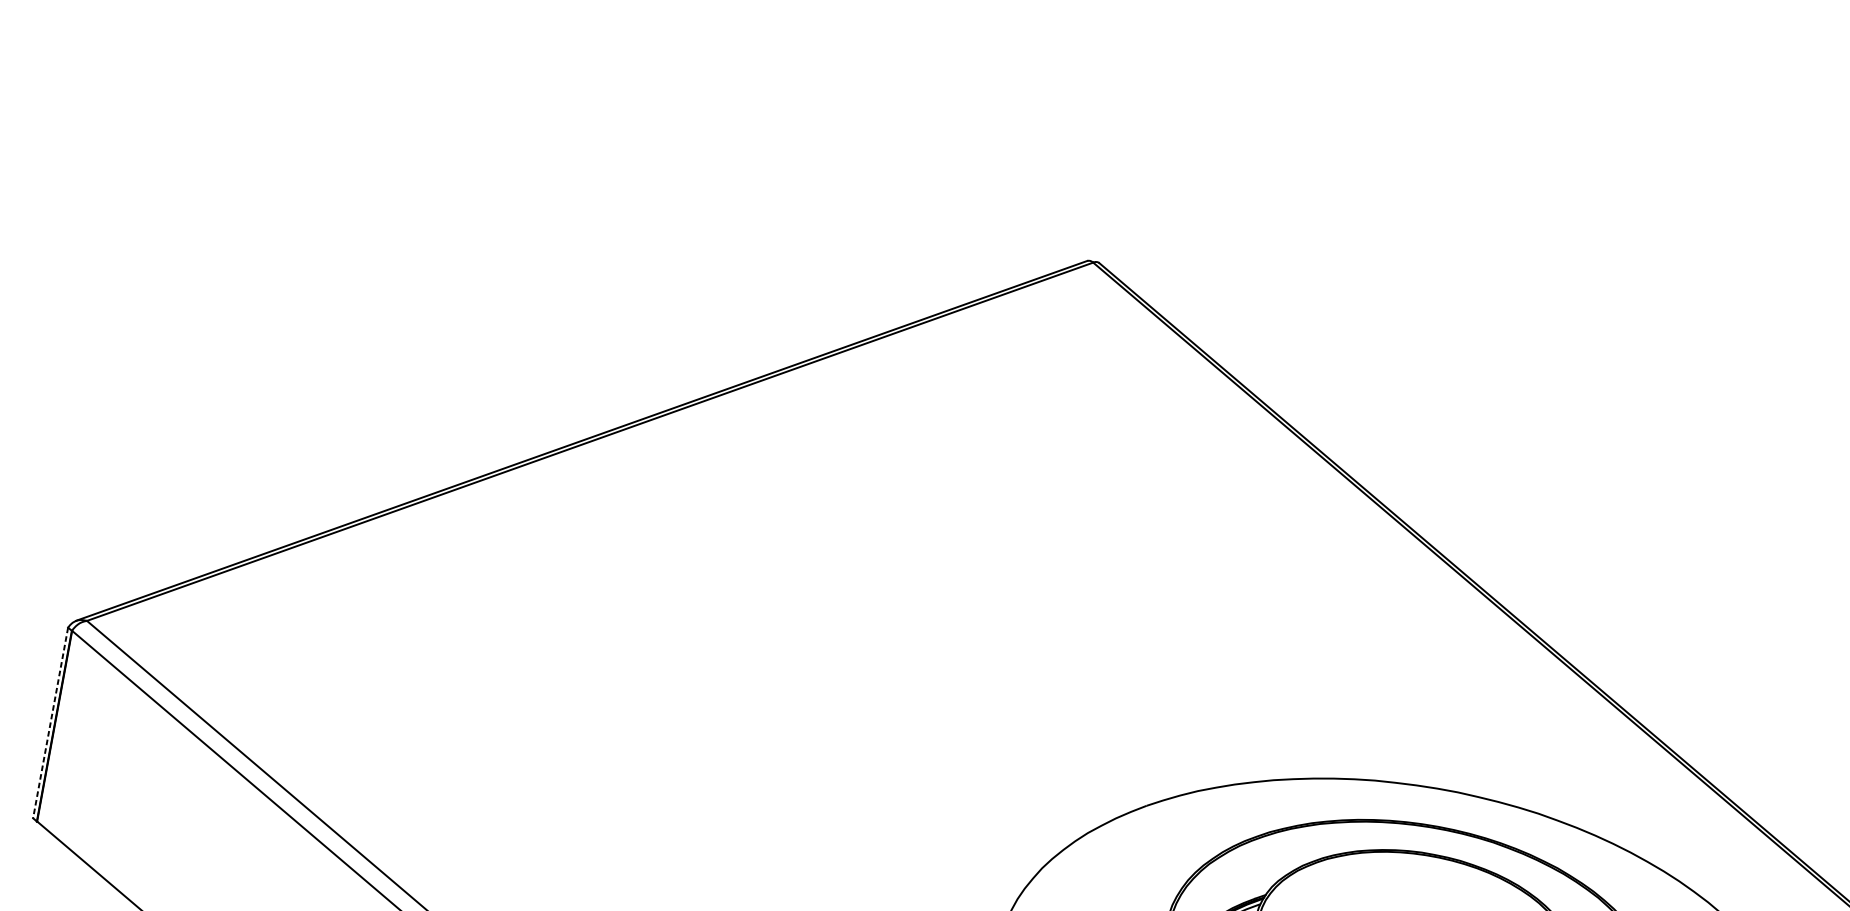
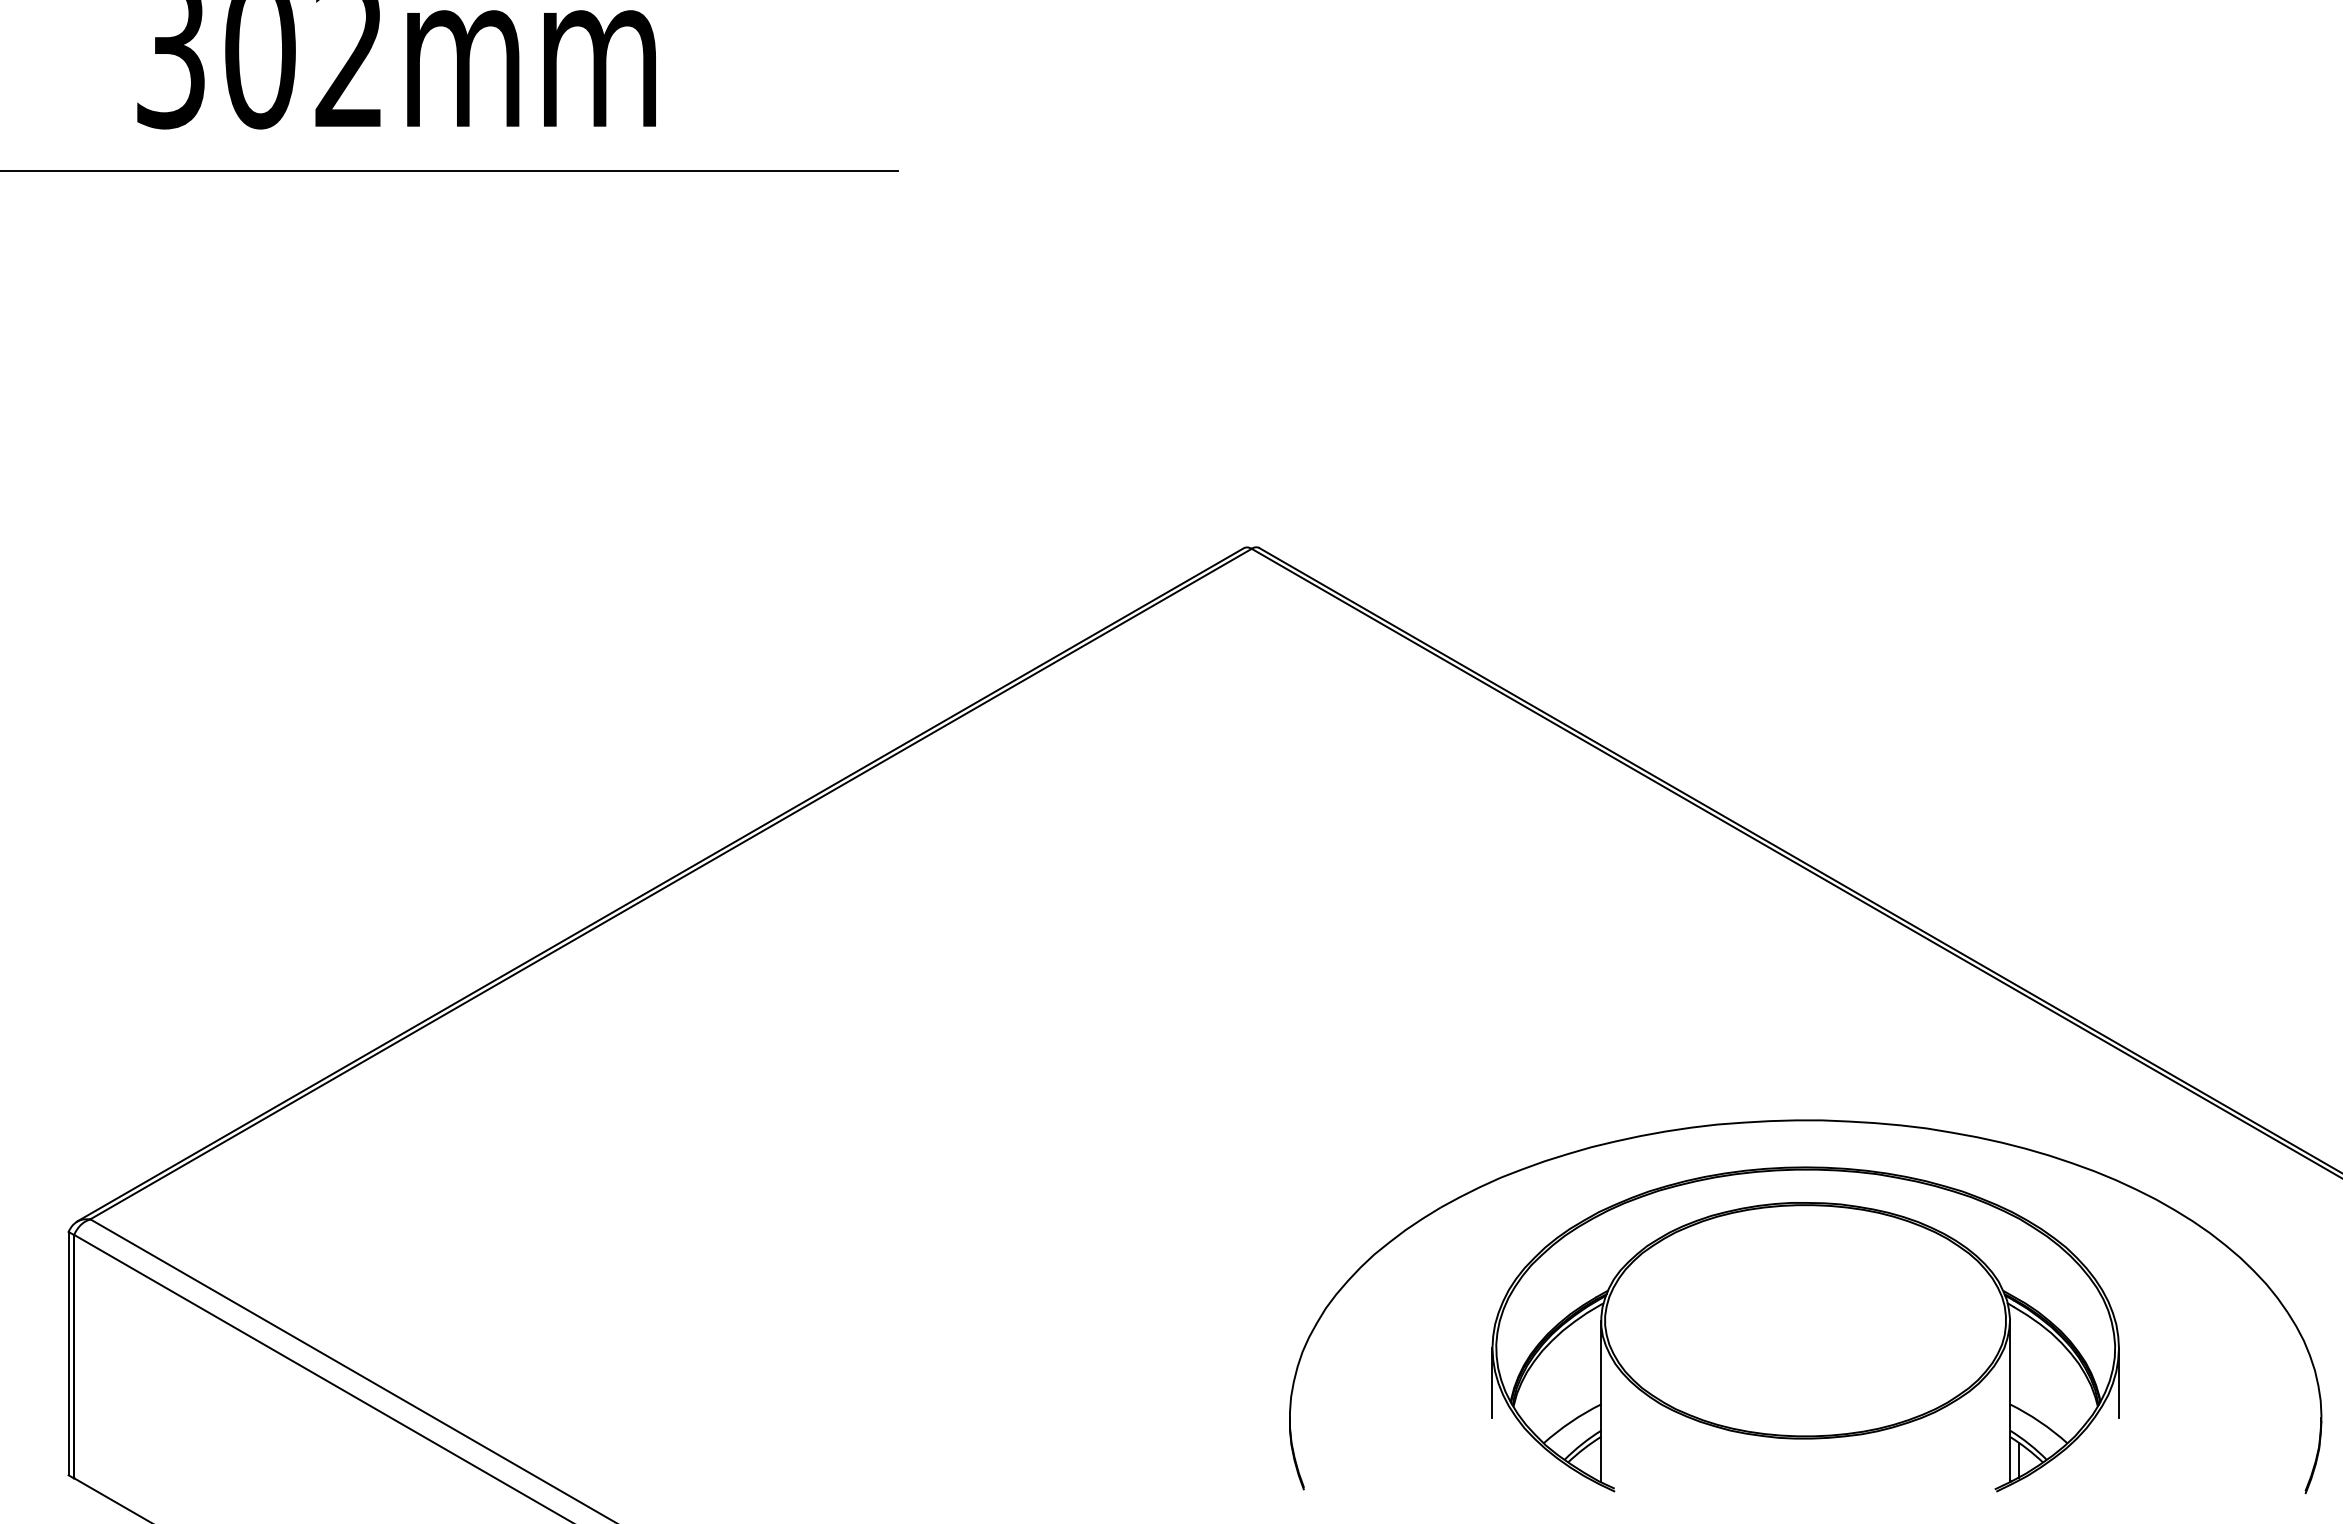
line: (50, 722) -> (68, 1353), dashed -> solid

